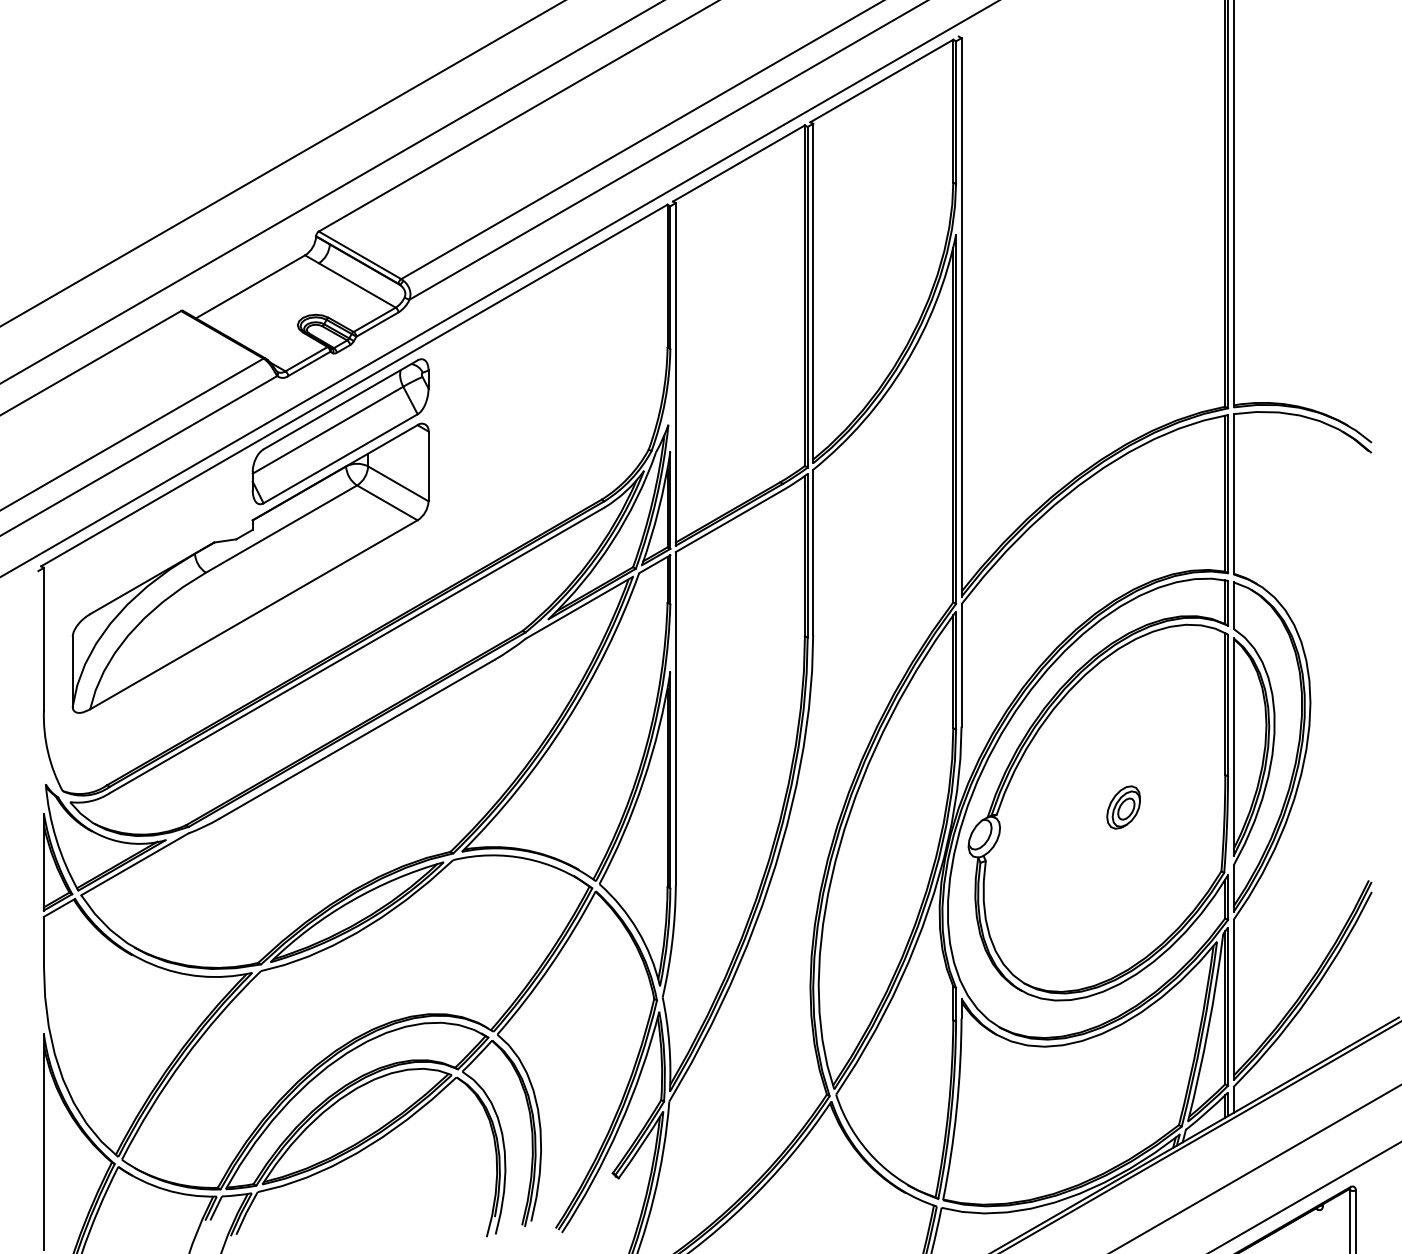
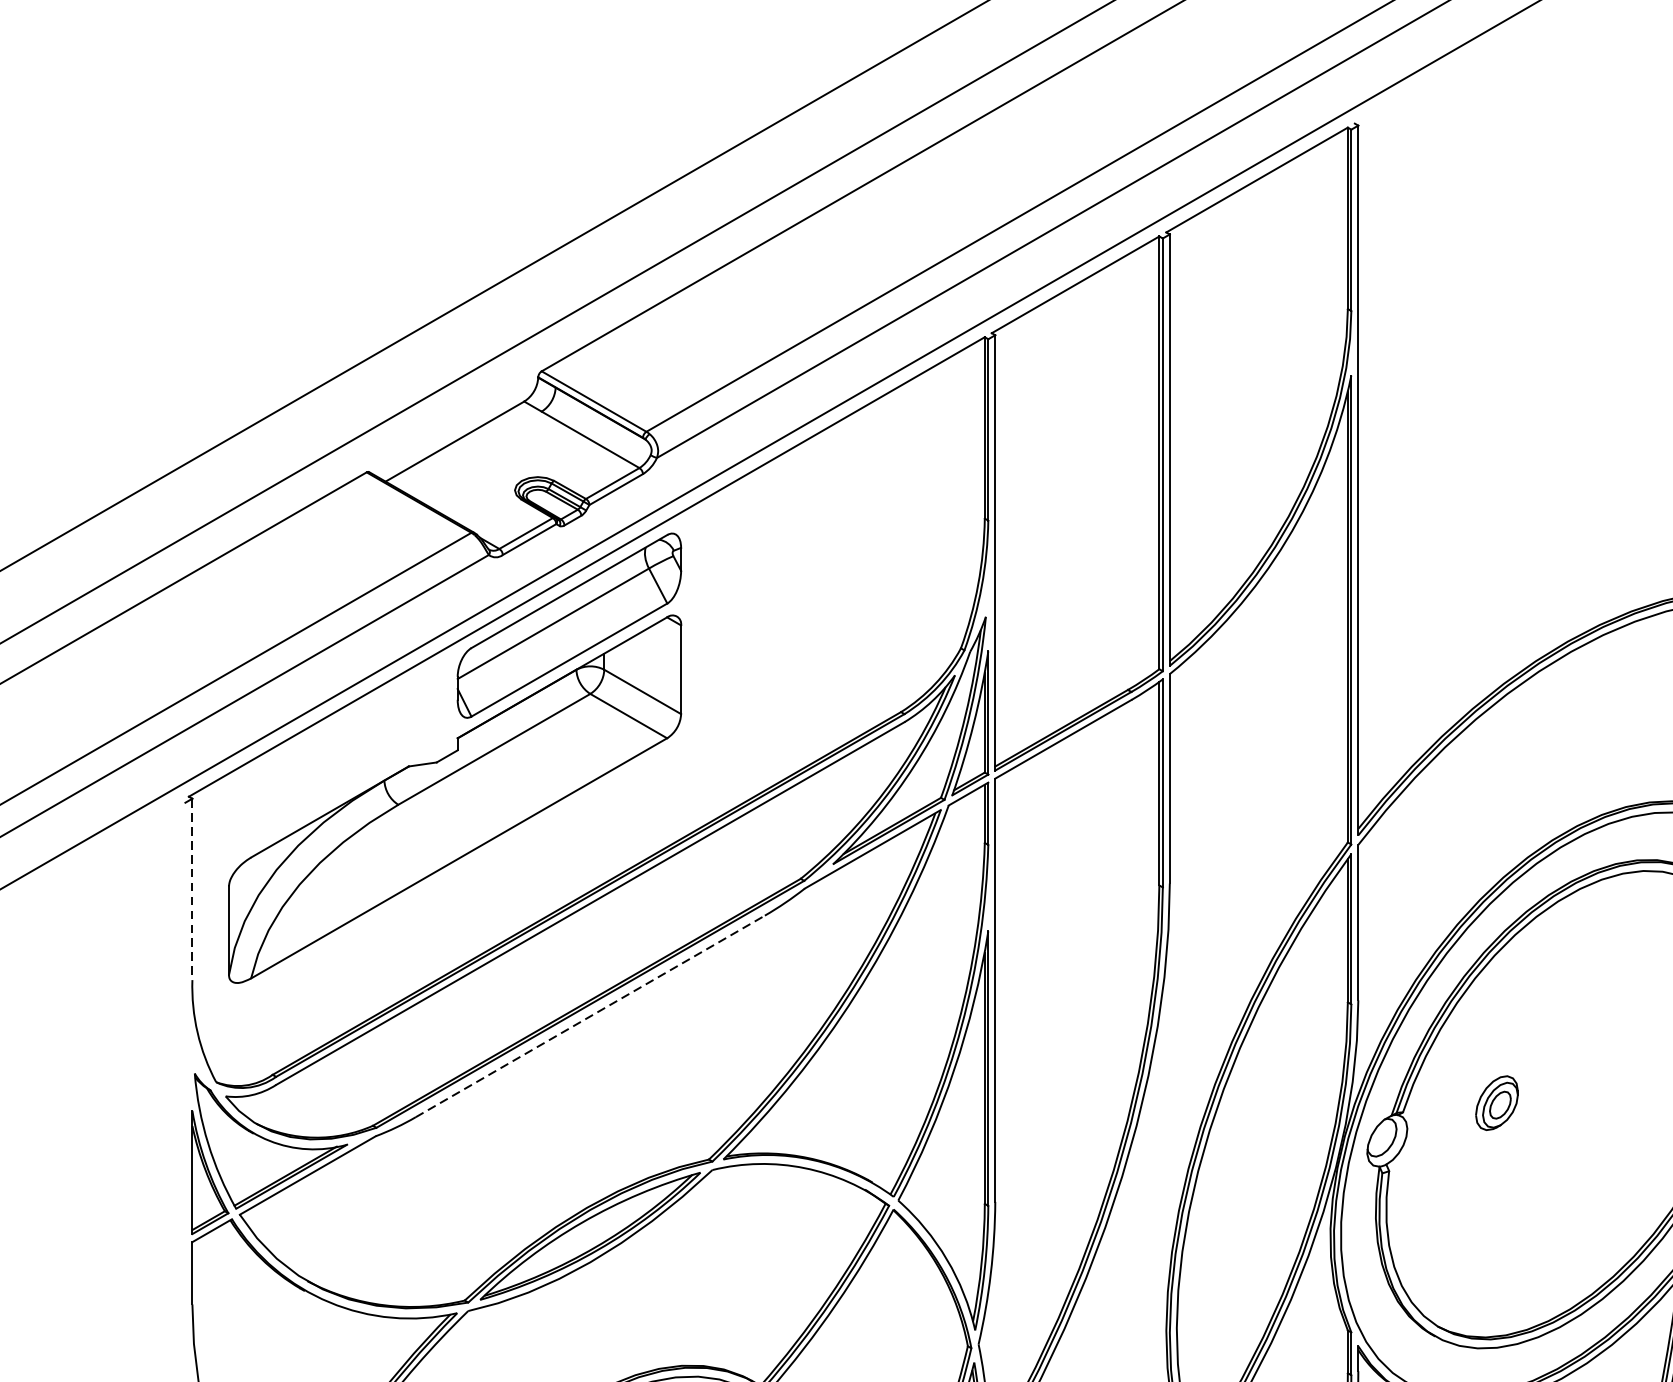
line: (43, 639) -> (191, 889), solid -> dashed
line: (357, 739) -> (590, 1016), solid -> dashed
part: (1123, 807) -> (1496, 1103), moved

